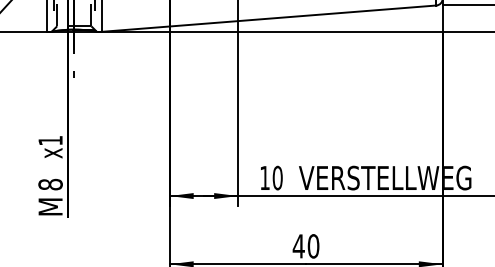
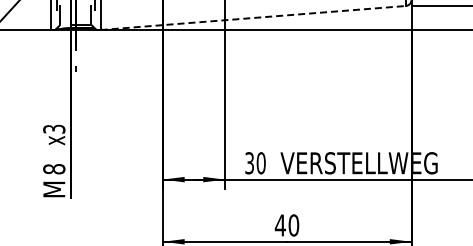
line: (269, 18) -> (253, 17), solid -> dashed
text: (50, 139) -> (54, 128), x1 -> x3
text: (264, 178) -> (249, 163), 10 -> 30

